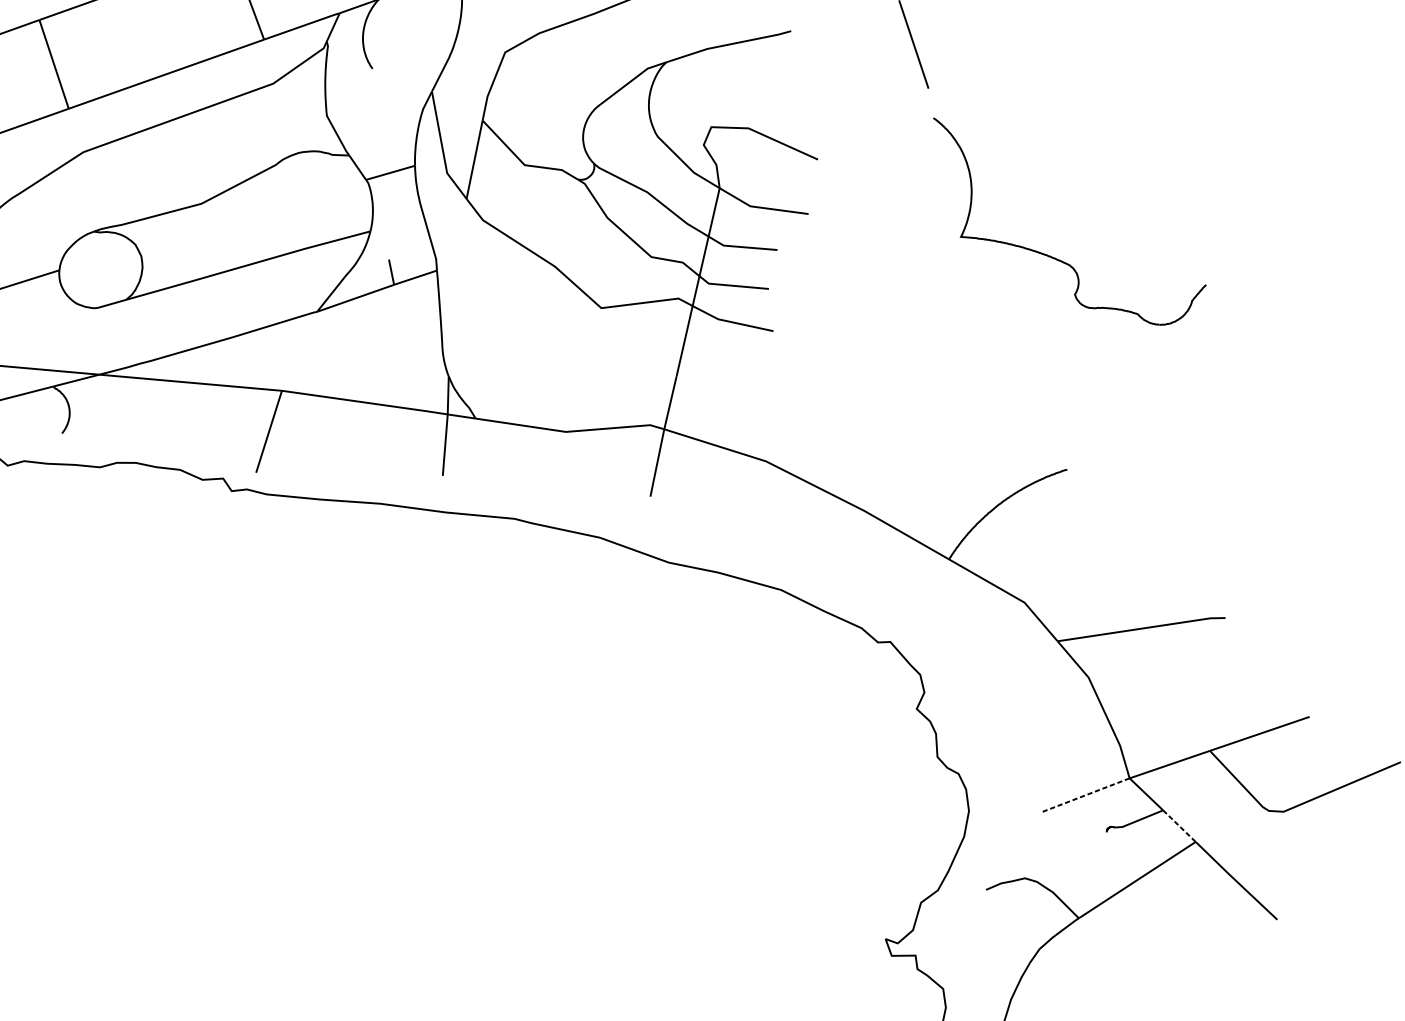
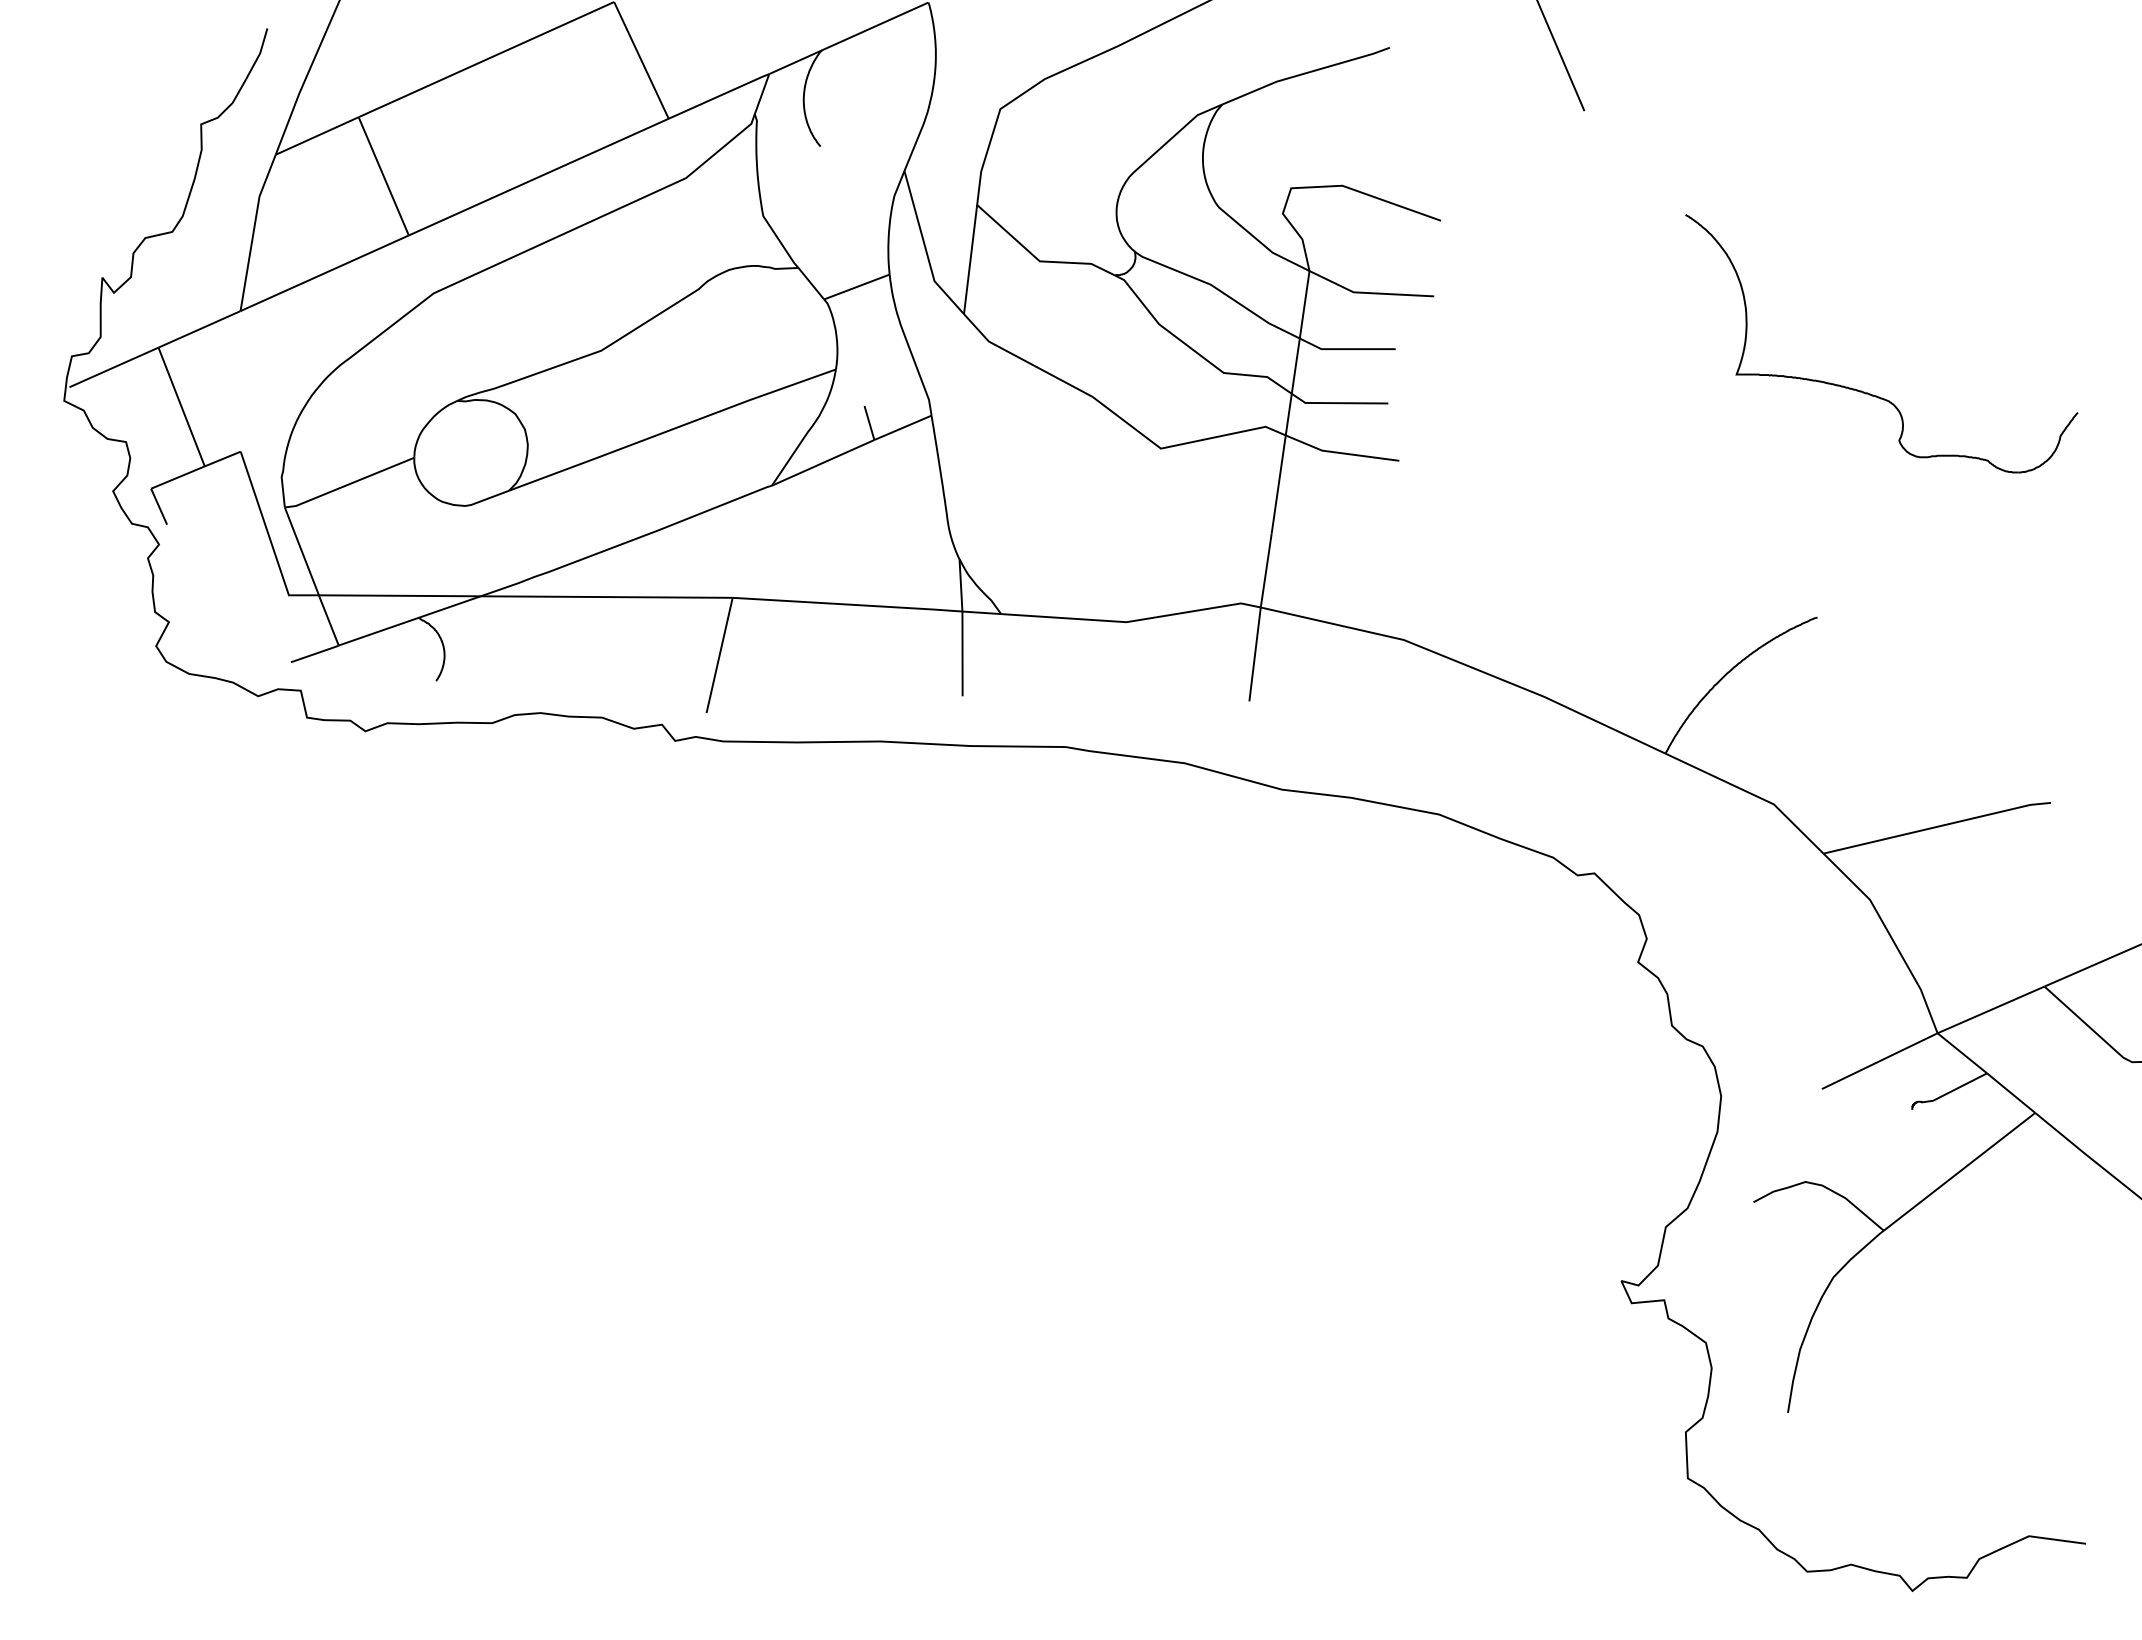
part: (1055, 257) -> (1868, 392), moved
line: (1085, 795) -> (1879, 1061), dashed -> solid
line: (1179, 826) -> (2011, 1093), dashed -> solid

